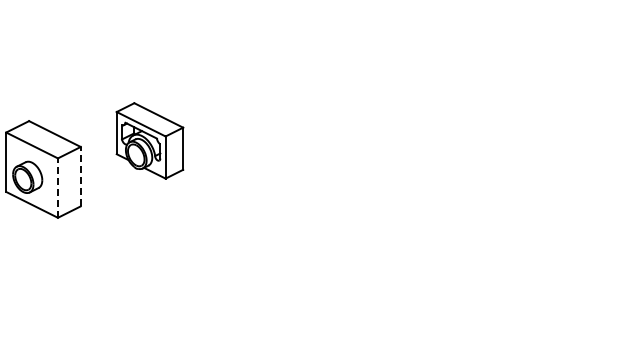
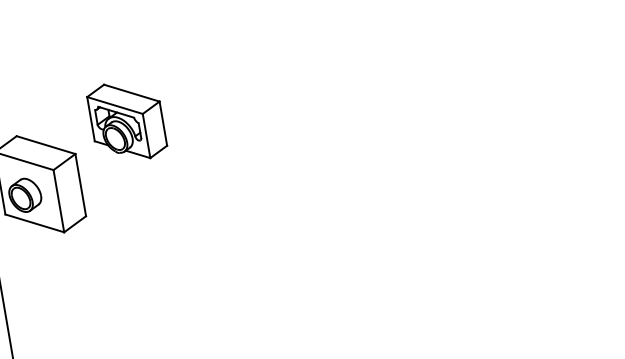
part: (149, 140) -> (126, 121), moved
line: (80, 176) -> (80, 185), dashed -> solid
line: (57, 188) -> (58, 201), dashed -> solid

